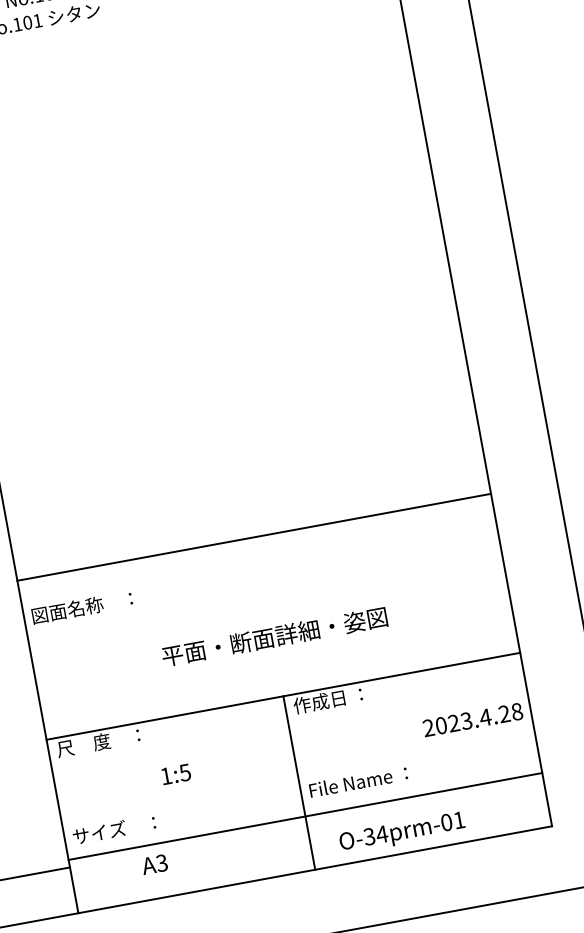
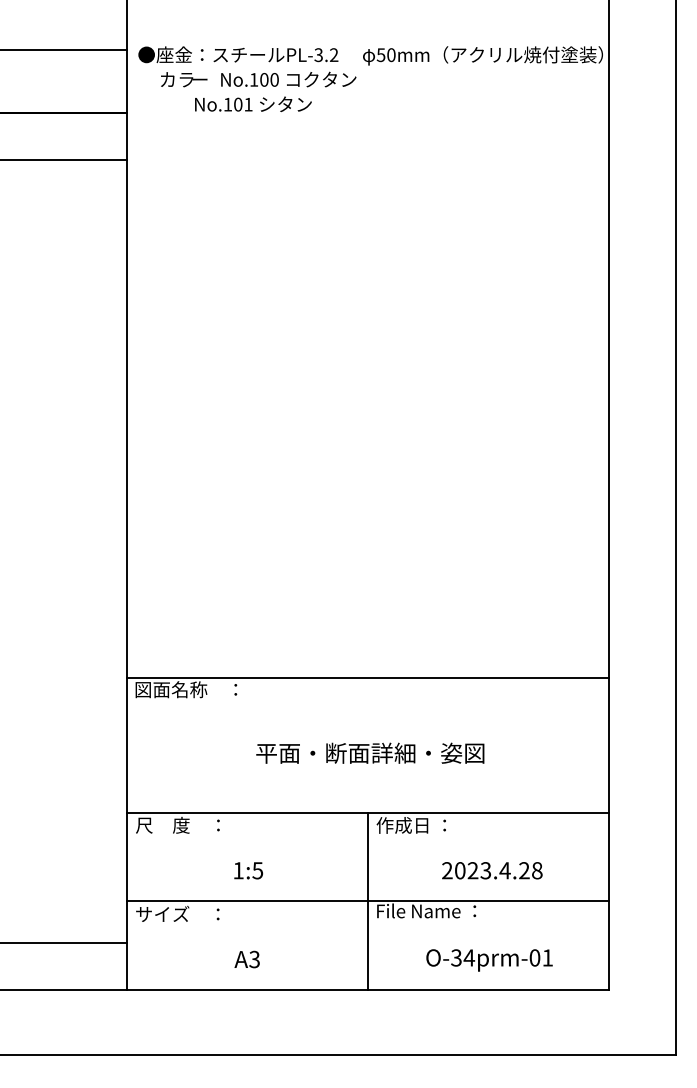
line: (253, 537) -> (367, 677), moved
text: (473, 719) -> (492, 870), moved
line: (304, 816) -> (367, 901), moved
text: (402, 833) -> (489, 960), moved
text: (154, 864) -> (246, 959), moved

